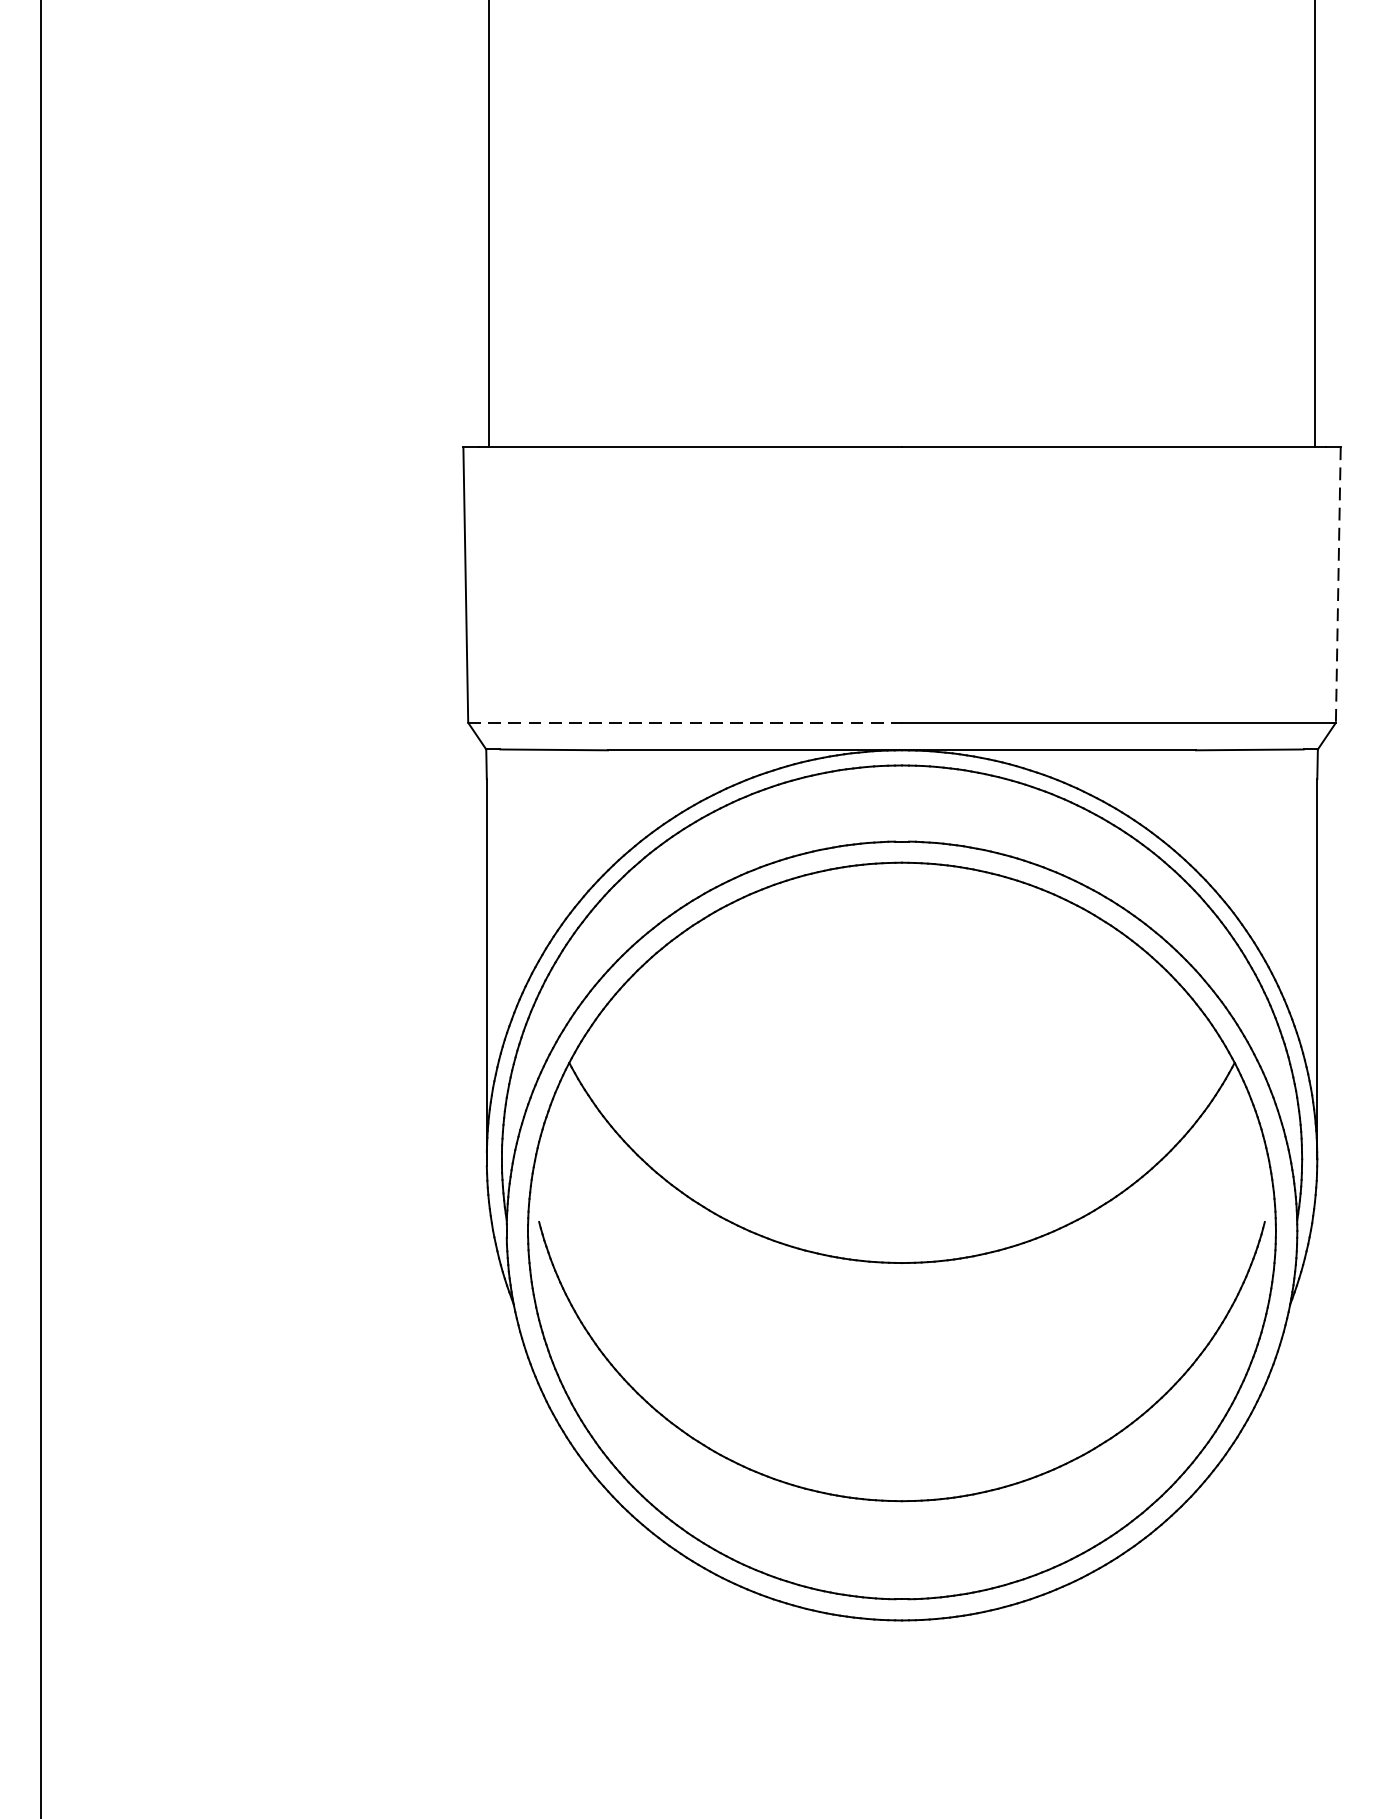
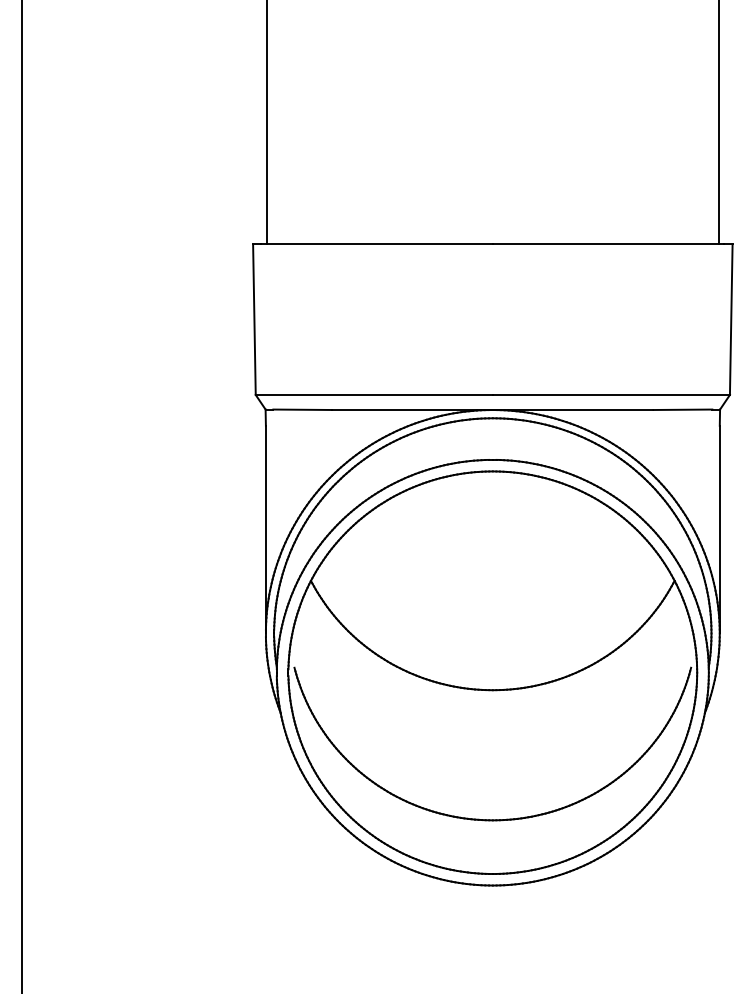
line: (1338, 586) -> (731, 320), dashed -> solid
line: (685, 721) -> (374, 394), dashed -> solid

